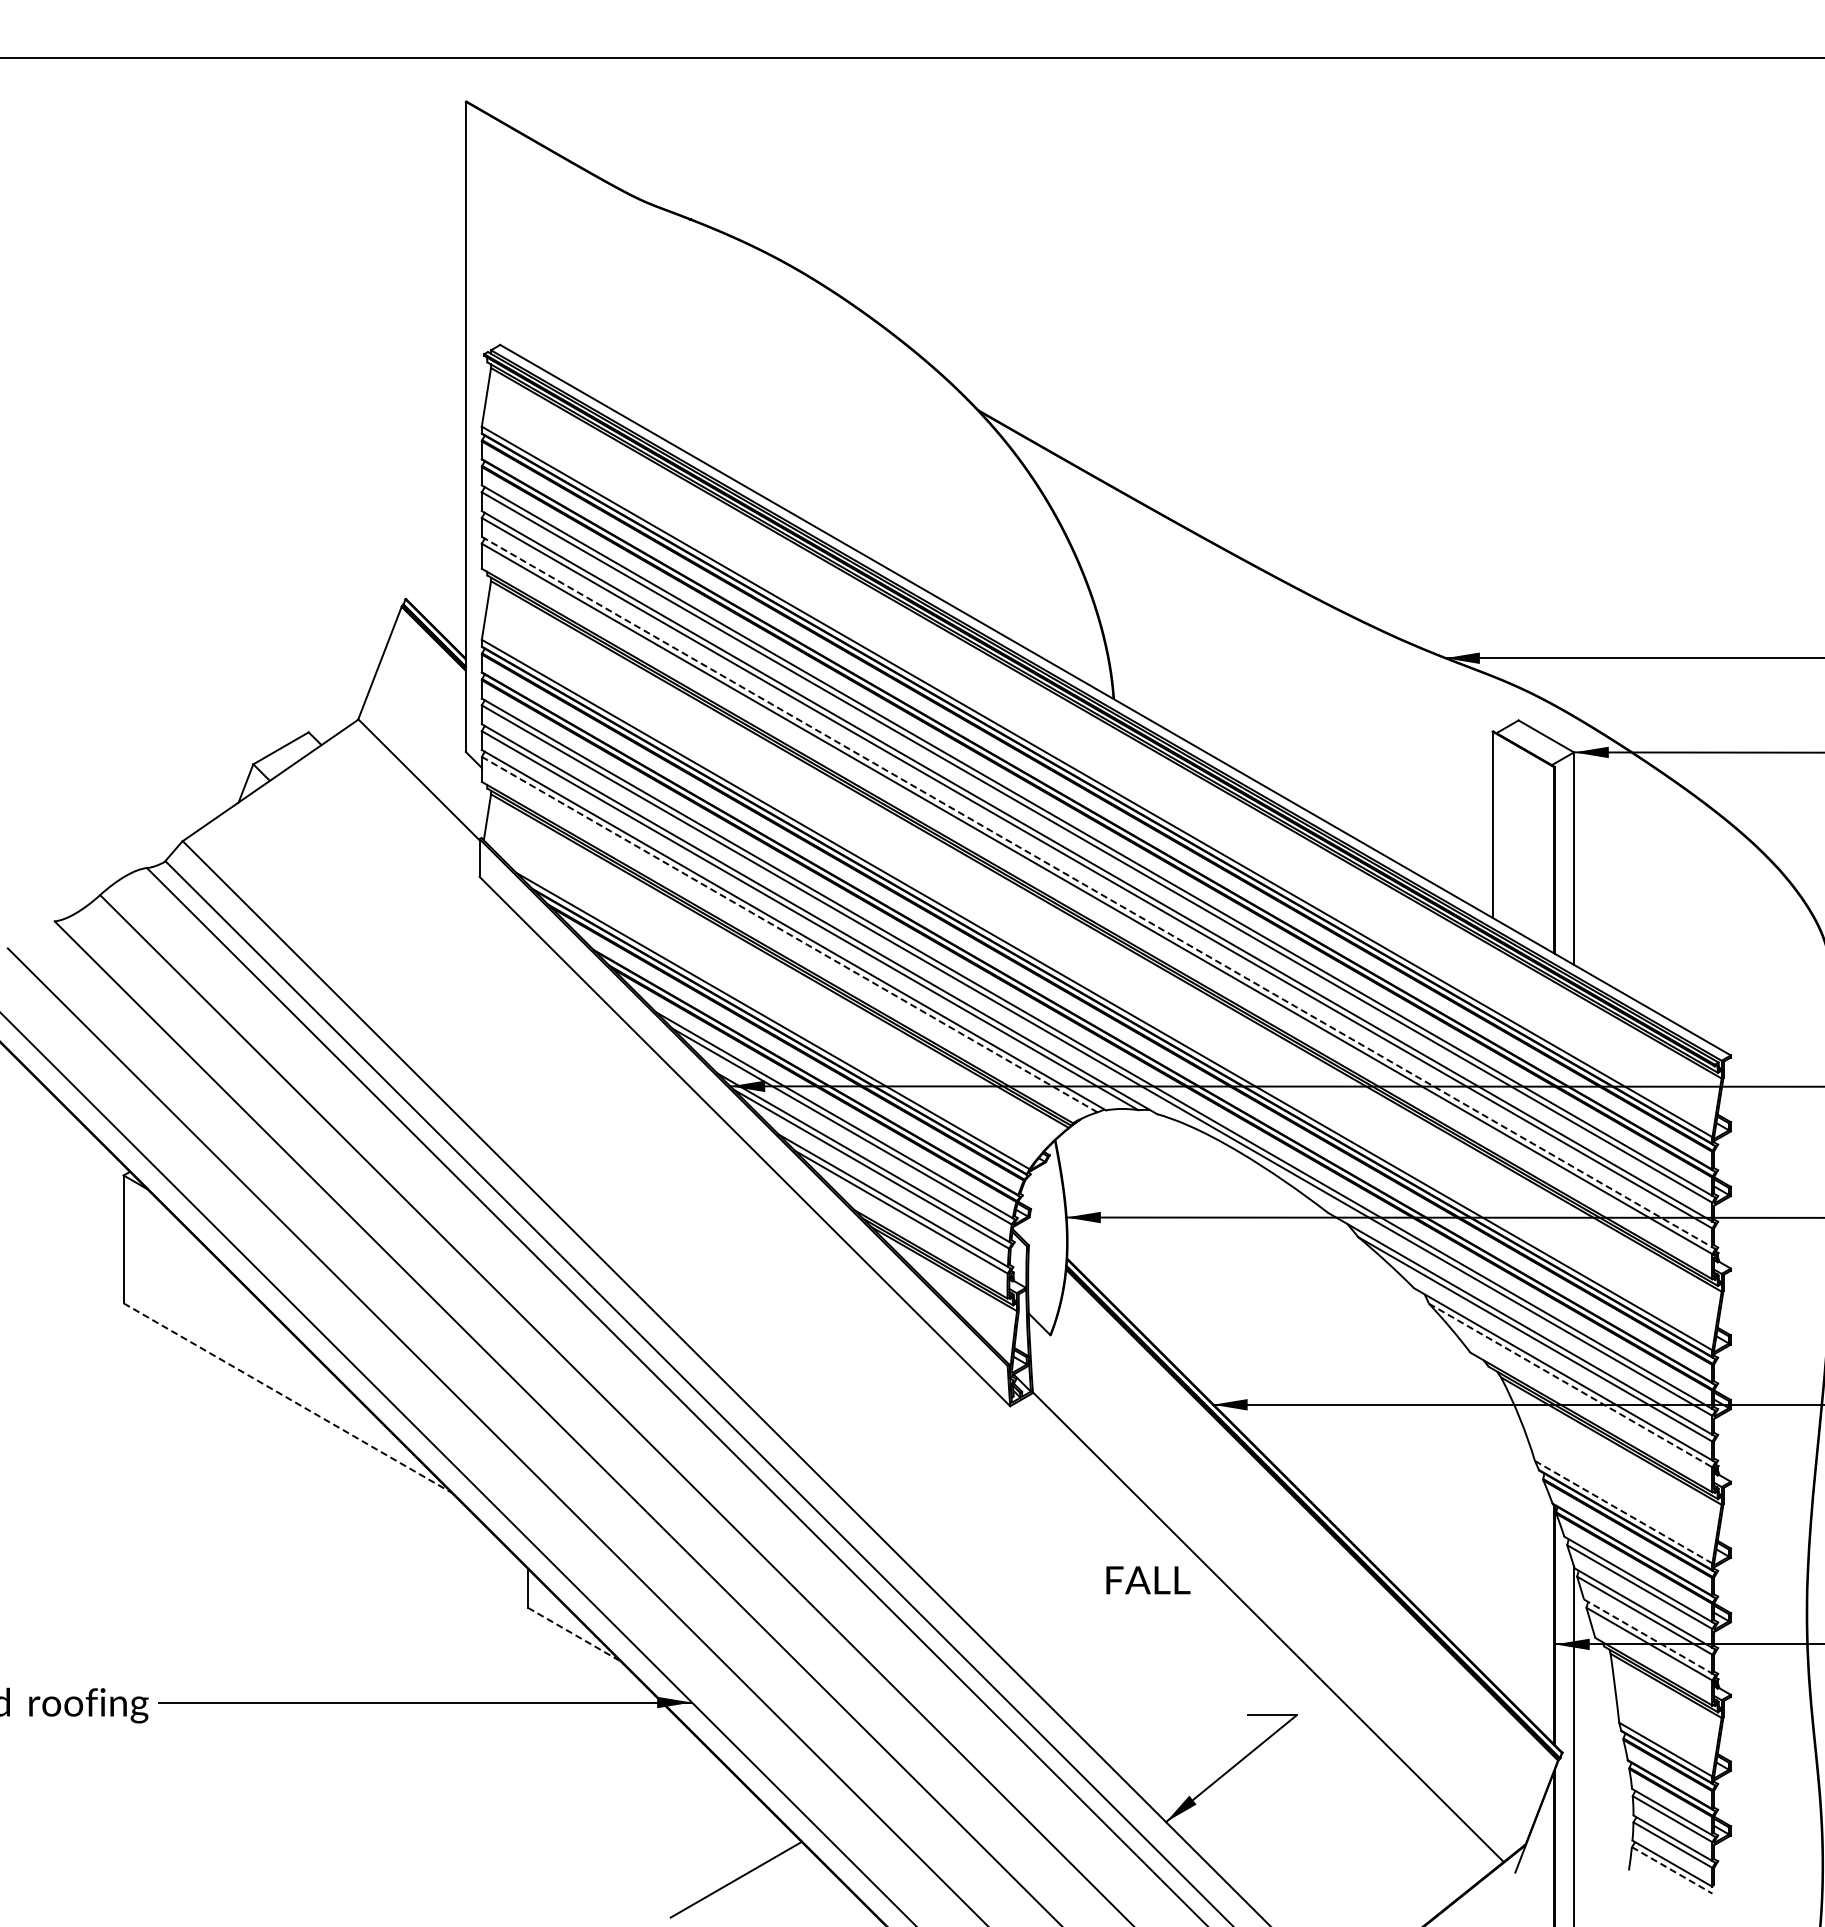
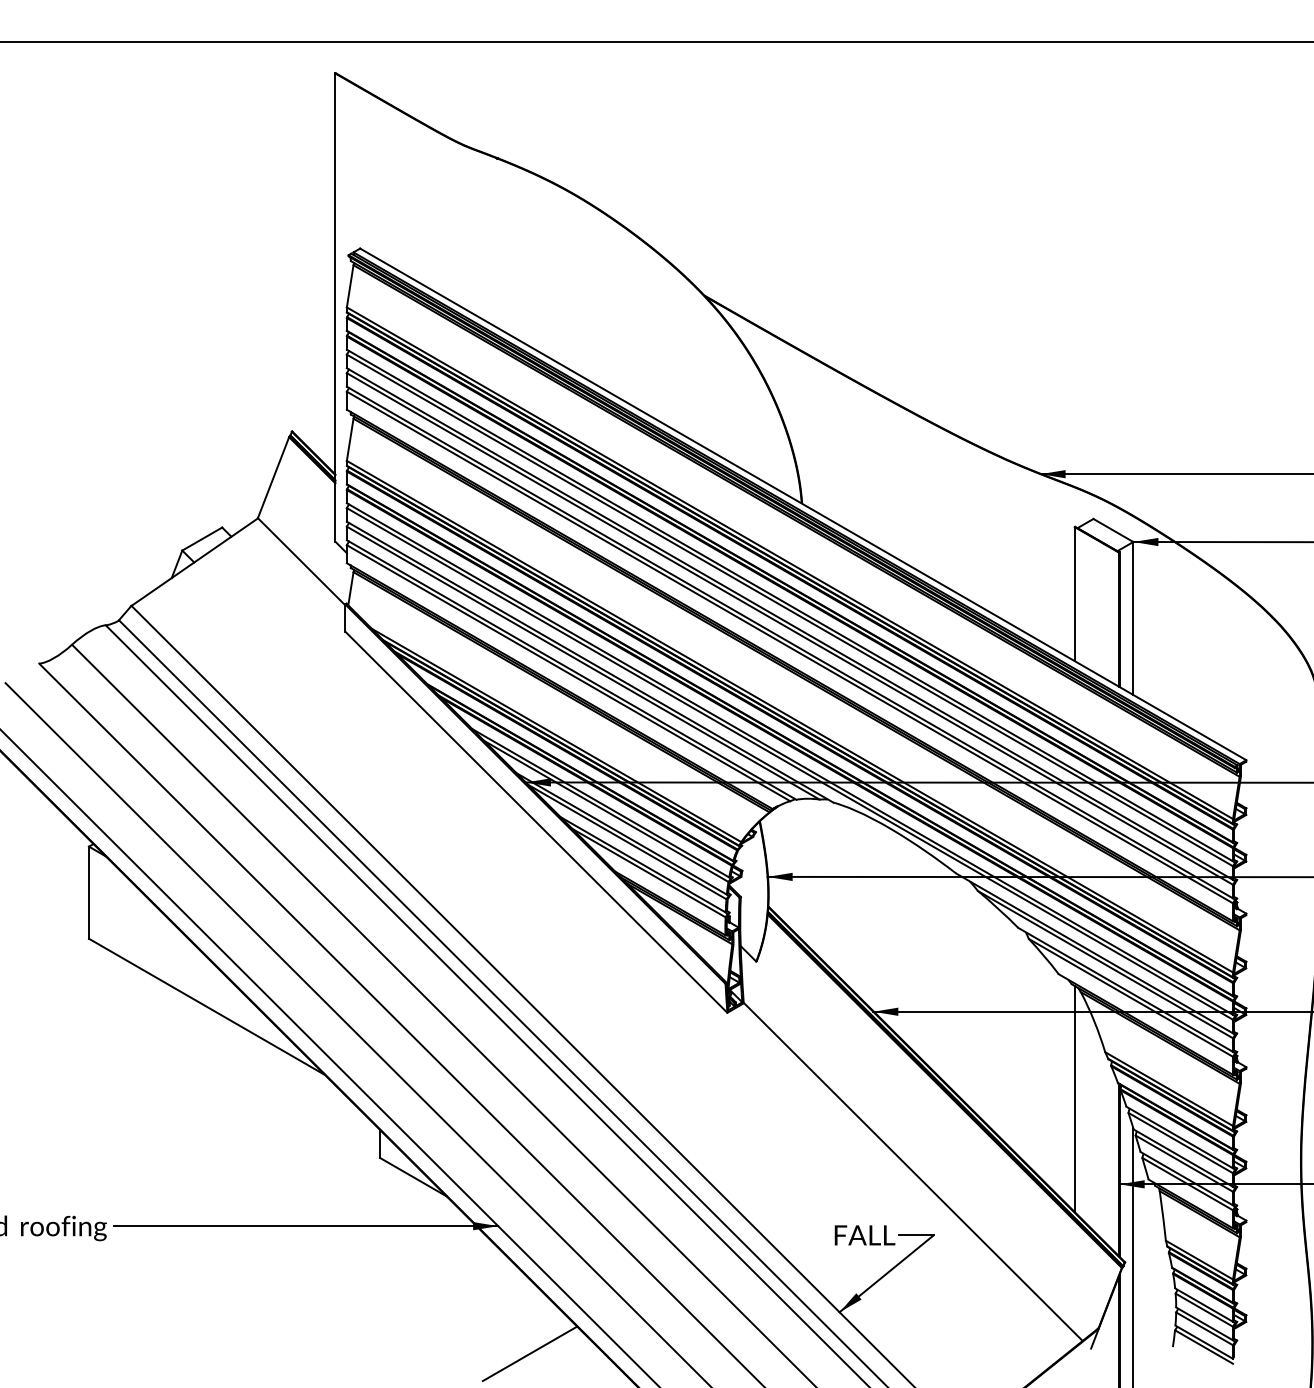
line: (1097, 892) -> (790, 642), dashed -> solid
line: (789, 934) -> (568, 673), dashed -> solid
line: (1570, 1385) -> (1130, 997), dashed -> solid
line: (288, 1398) -> (207, 1007), dashed -> solid
line: (1624, 1512) -> (1169, 1089), dashed -> solid
line: (1492, 1526) -> (1074, 1099), added
text: (1148, 1580) -> (865, 1235), moved
line: (574, 1634) -> (413, 1177), dashed -> solid
line: (1648, 1636) -> (1186, 1178), dashed -> solid
line: (1672, 1870) -> (1204, 1347), dashed -> solid

